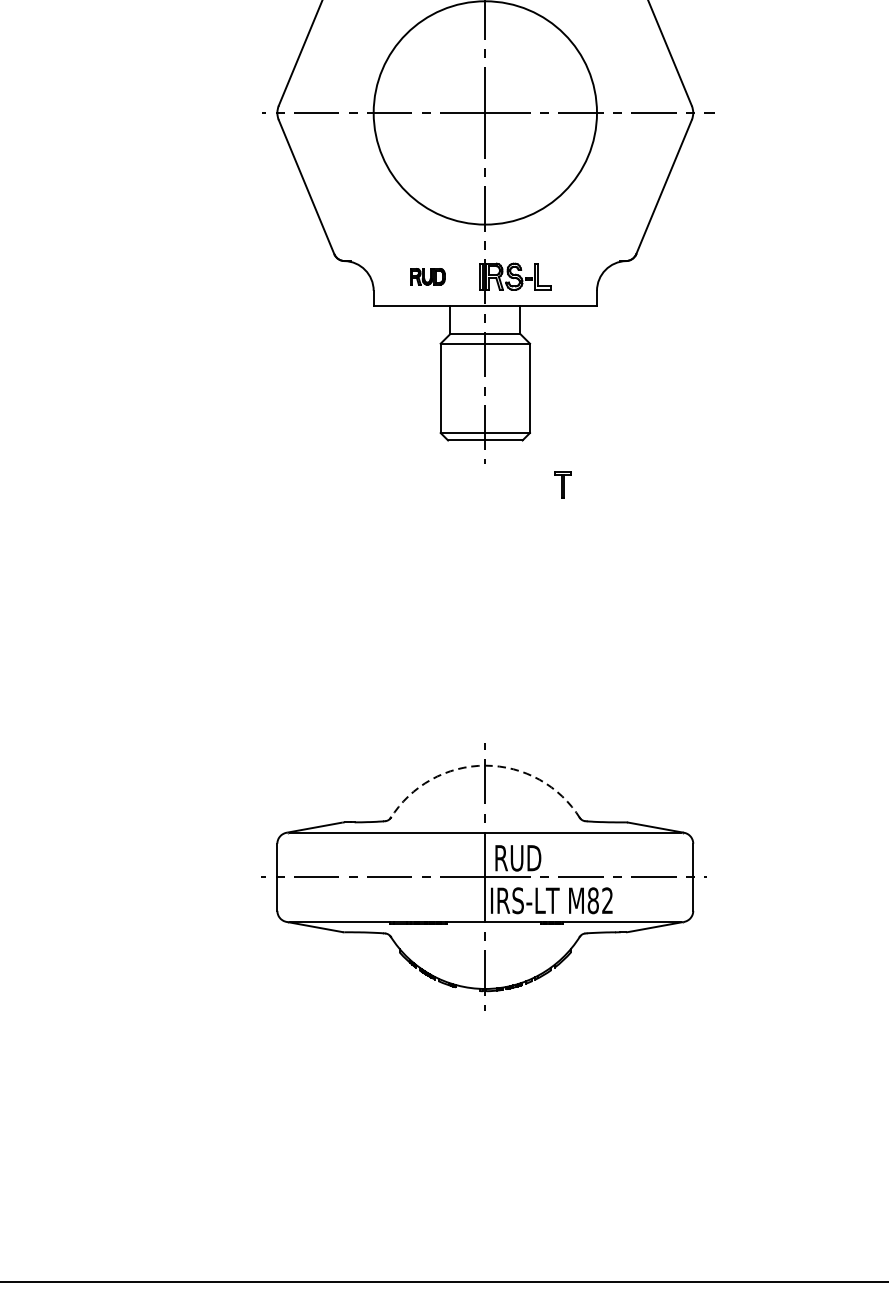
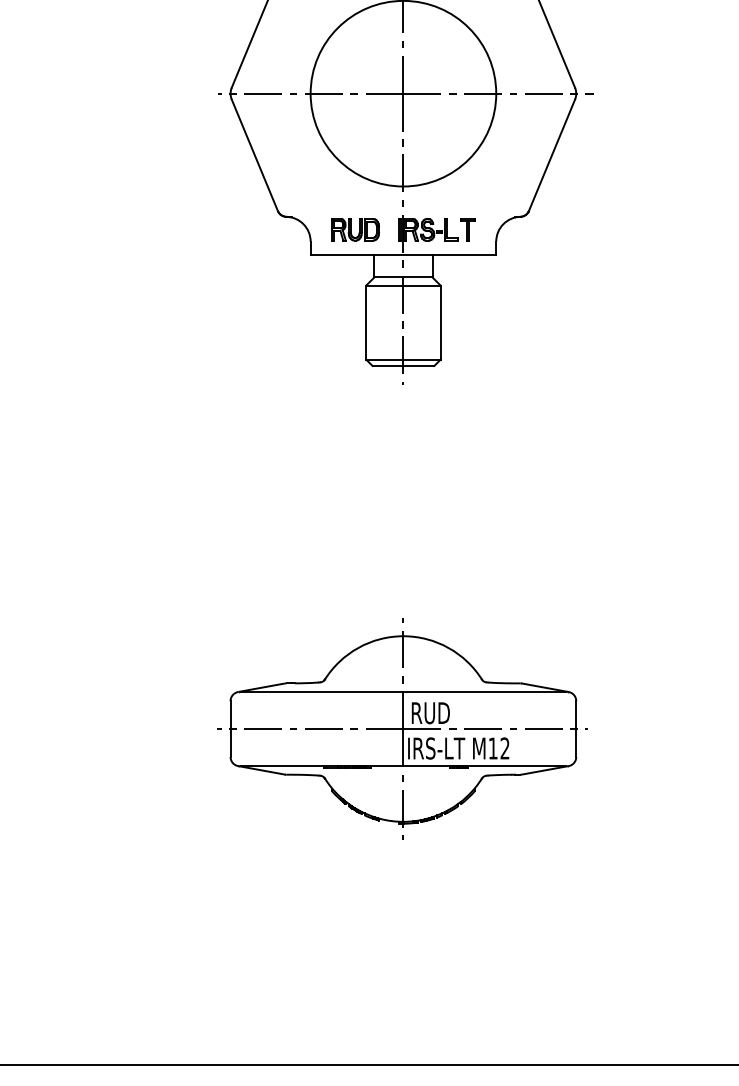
part: (427, 276) -> (355, 229), size x1.67
part: (562, 484) -> (467, 229), moved
arc: (485, 765) -> (403, 636), dashed -> solid
text: (592, 900) -> (492, 748), M82 -> M12

